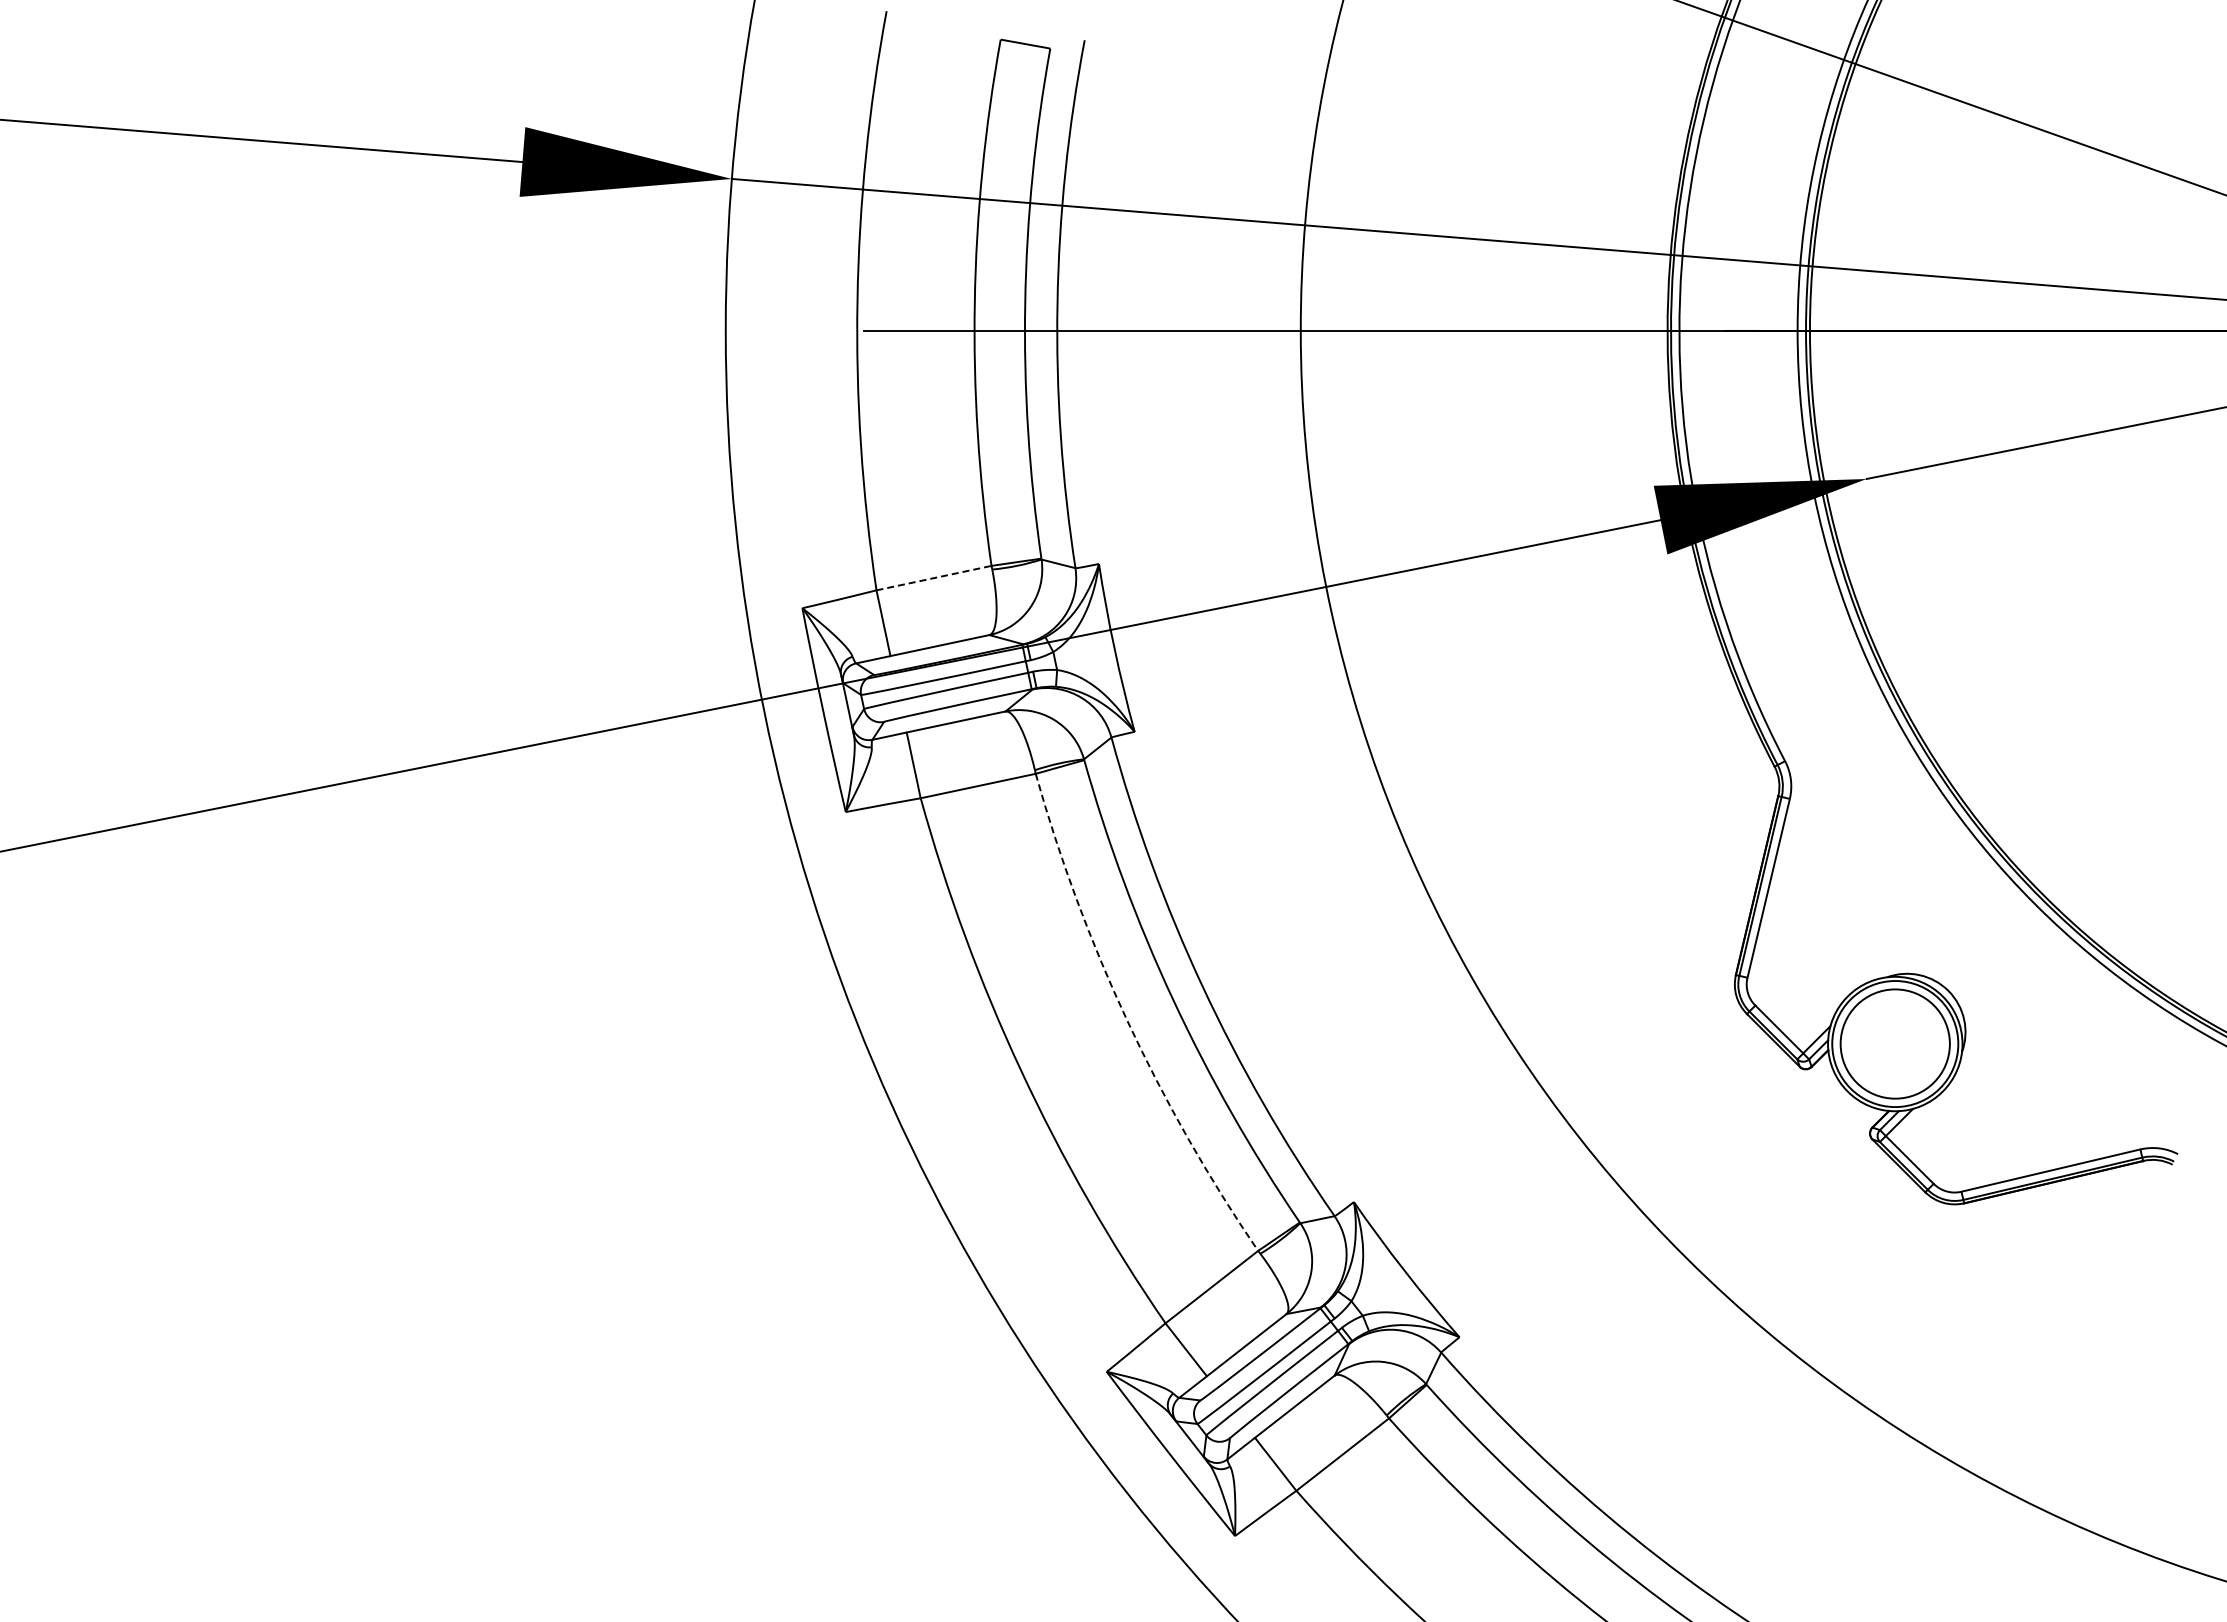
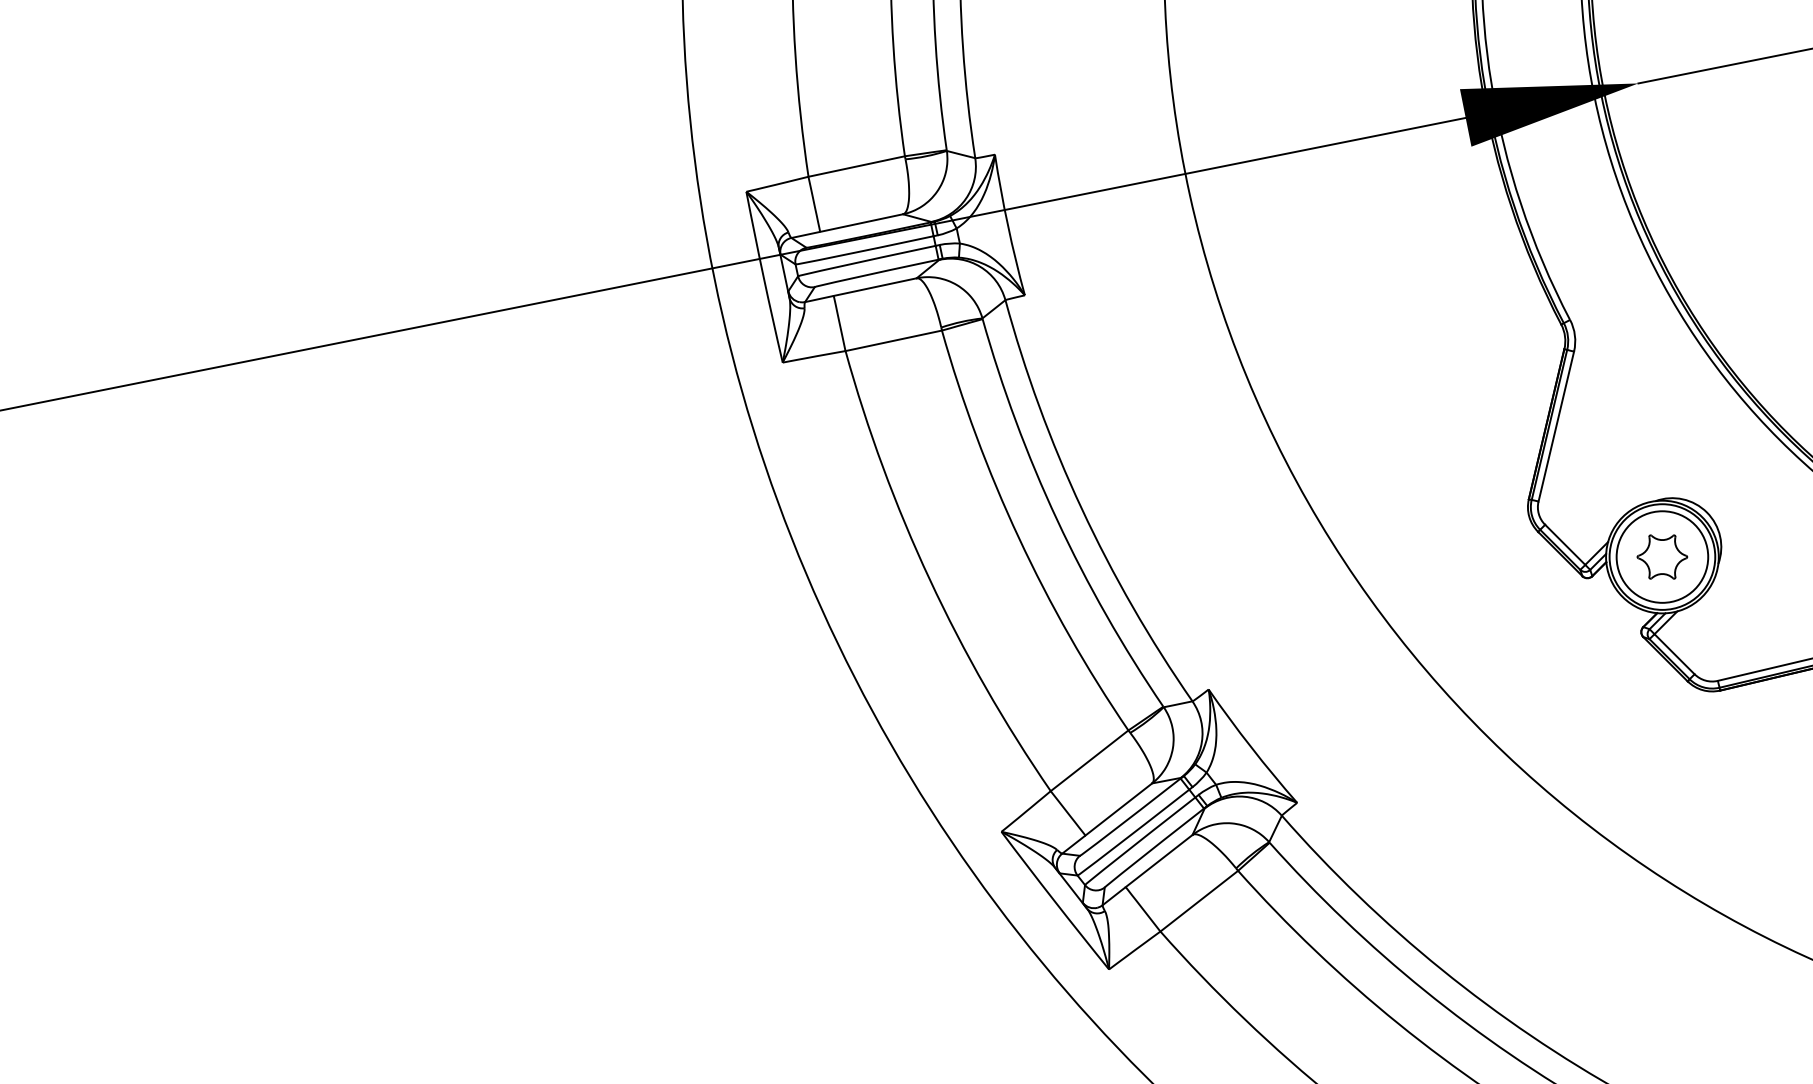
line: (934, 578) -> (857, 166), dashed -> solid
arc: (1127, 1021) -> (1018, 538), dashed -> solid
part: (1894, 1043) -> (1661, 556), added

